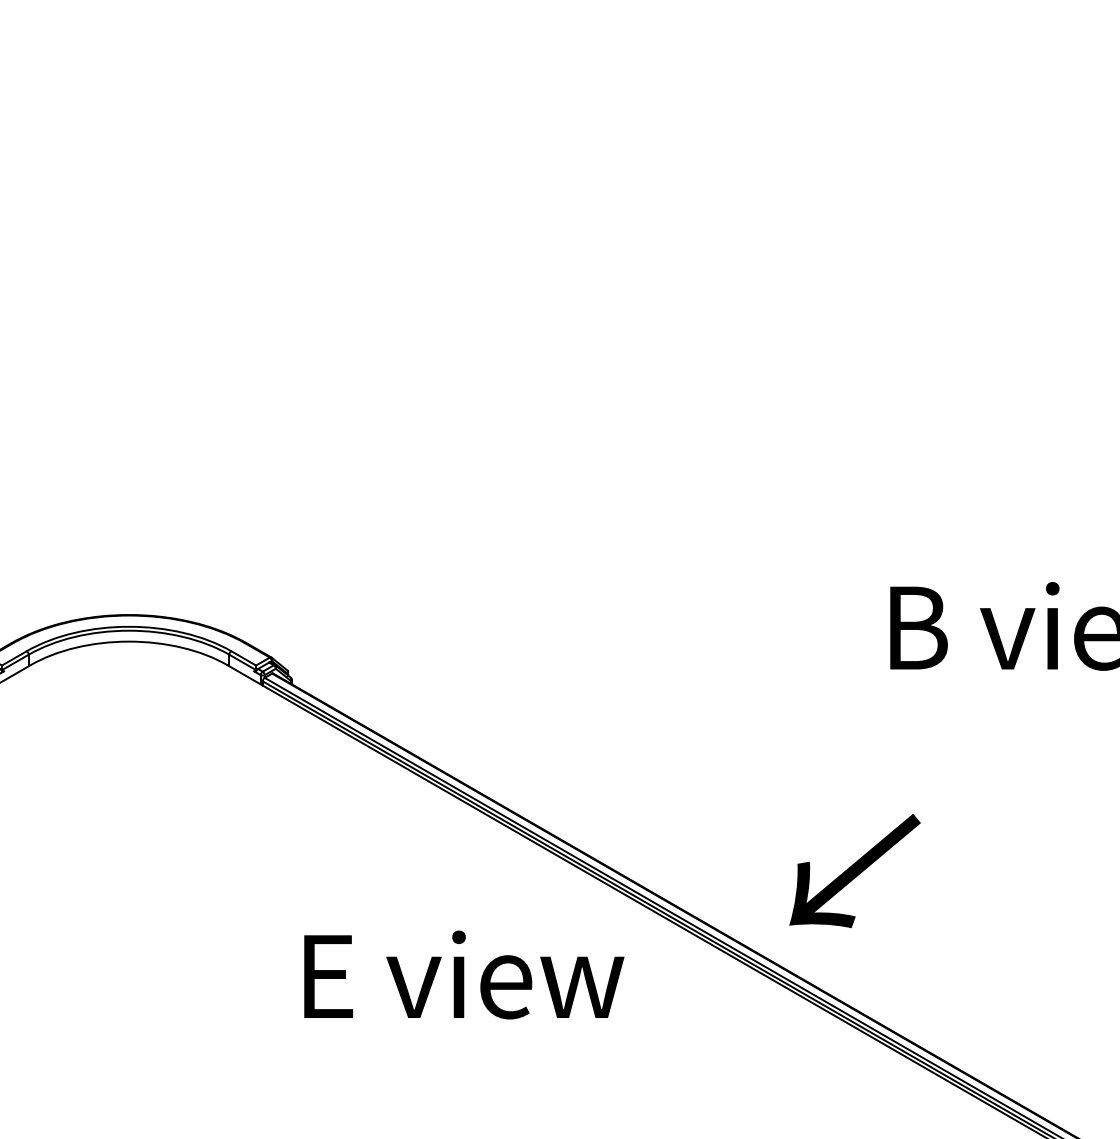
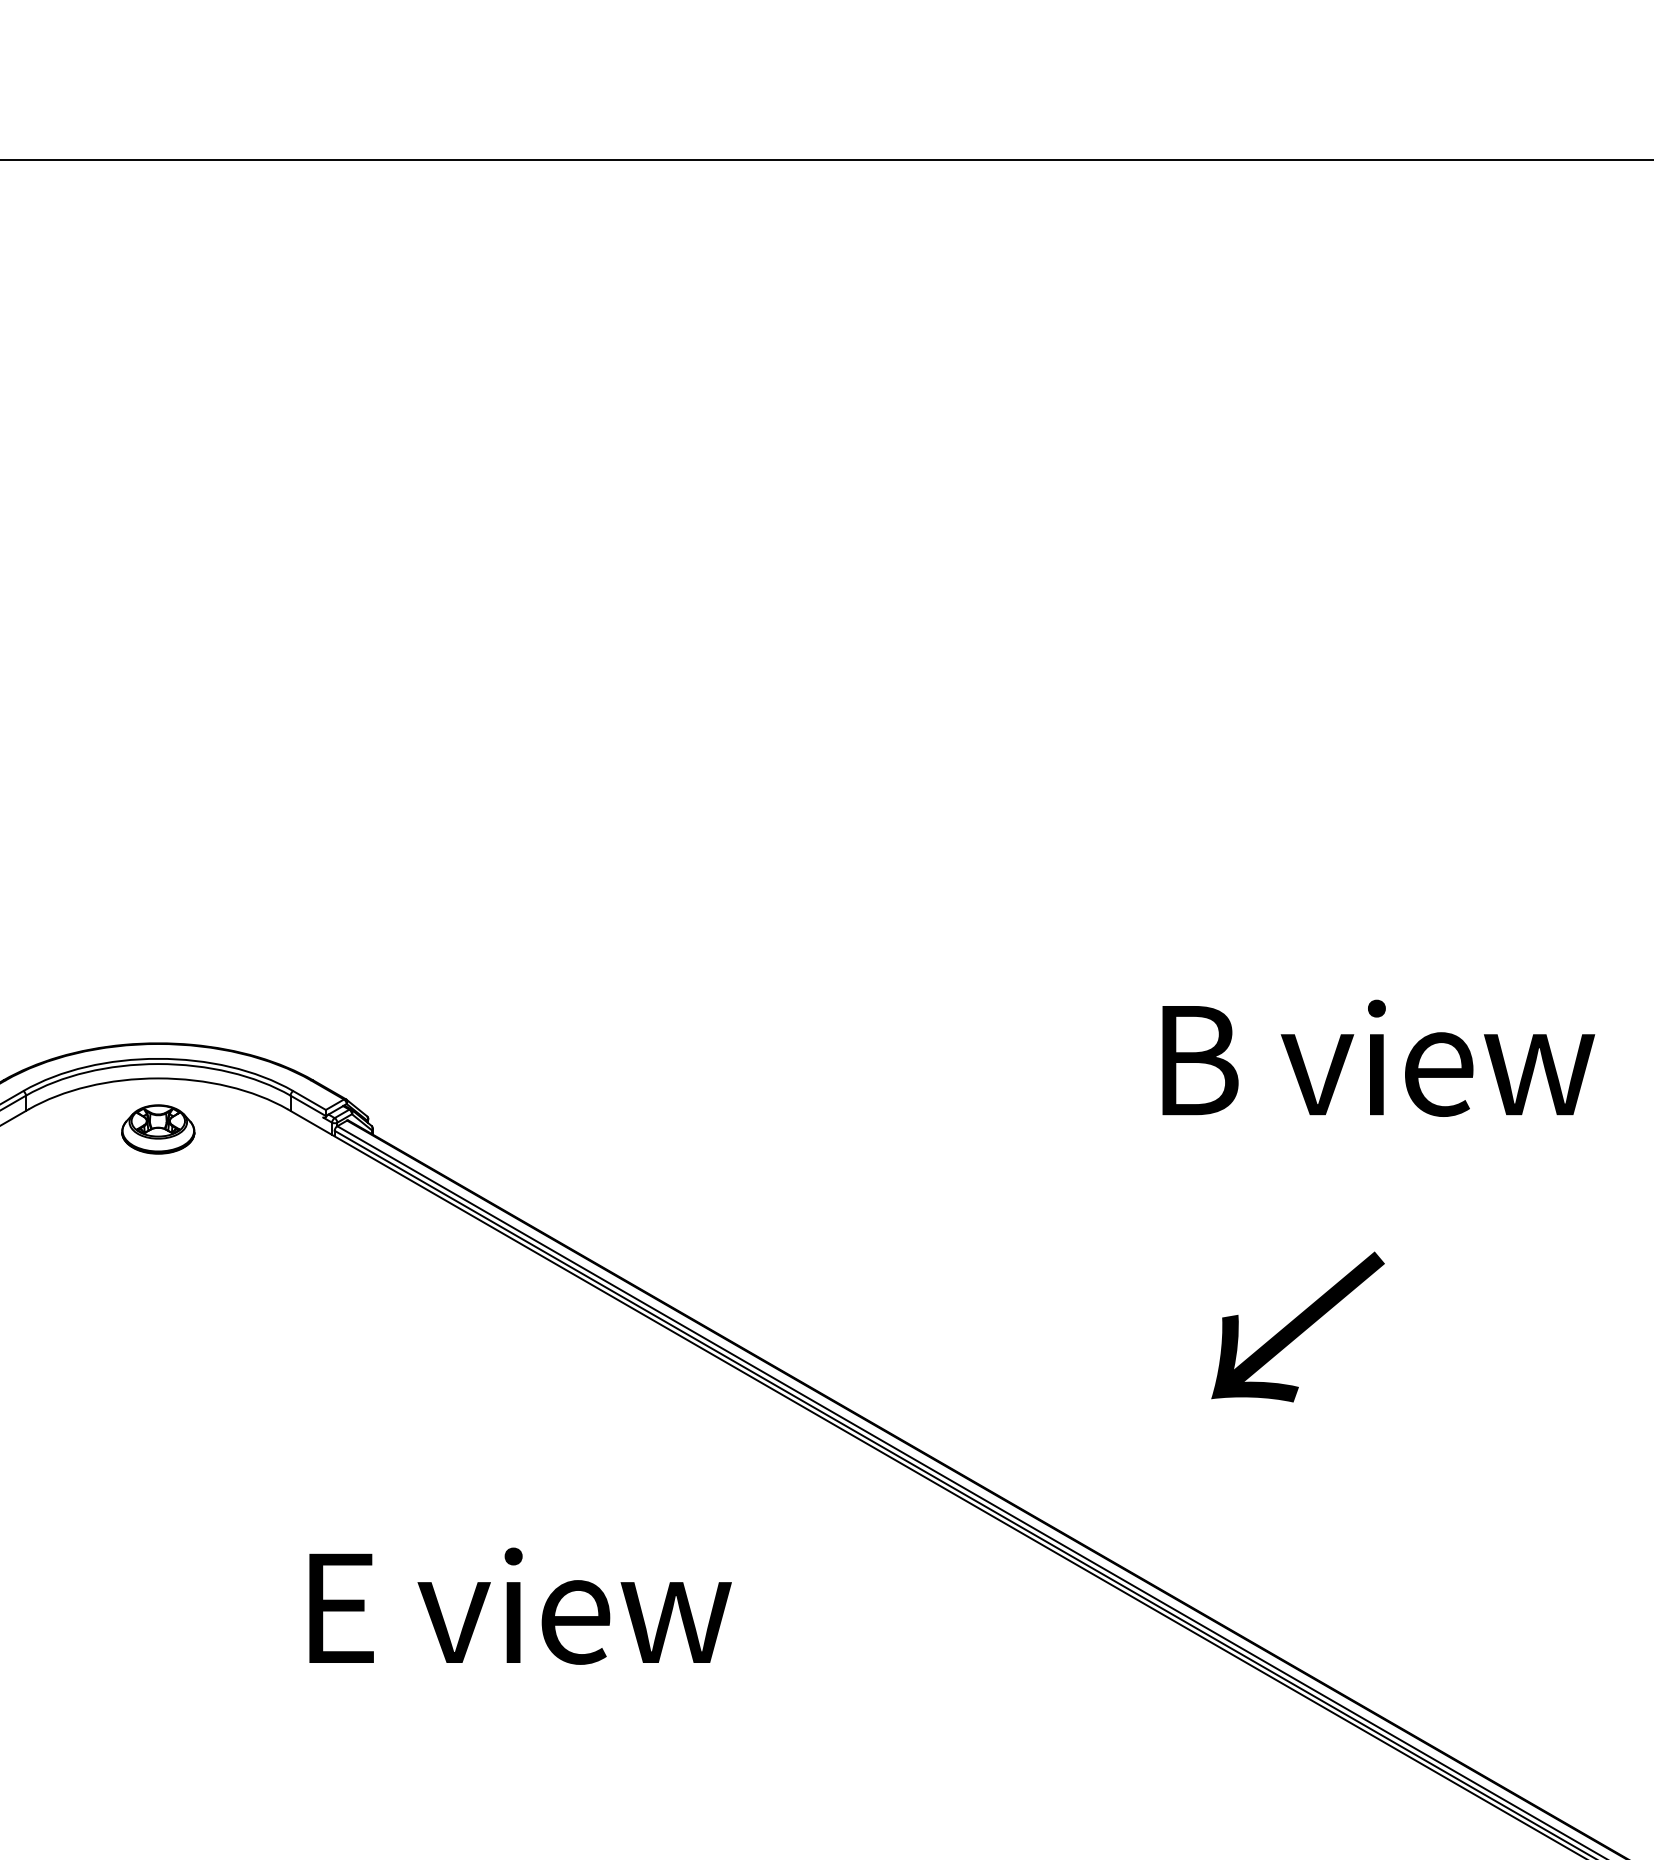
part: (129, 680) -> (158, 1129), added
text: (854, 870) -> (1297, 1326), moved
text: (464, 974) -> (520, 1605), moved

